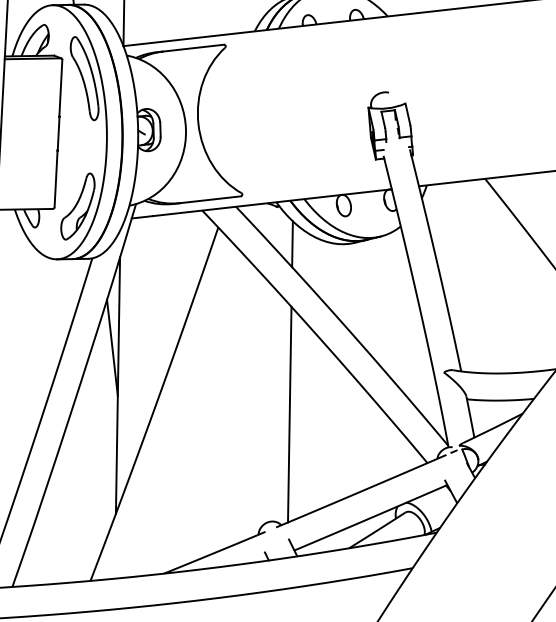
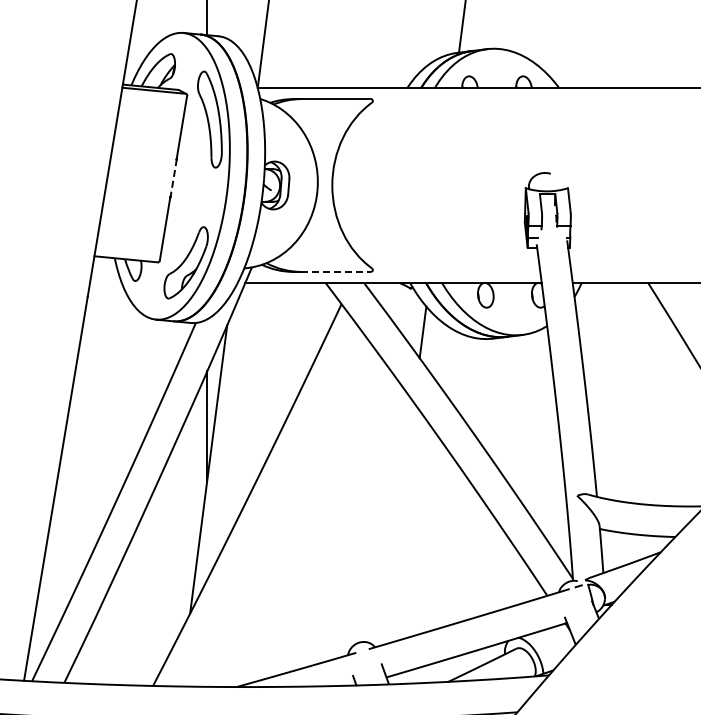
line: (58, 133) -> (173, 178), solid -> dashed
line: (210, 199) -> (336, 271), solid -> dashed
line: (288, 414) -> (397, 523), removed

